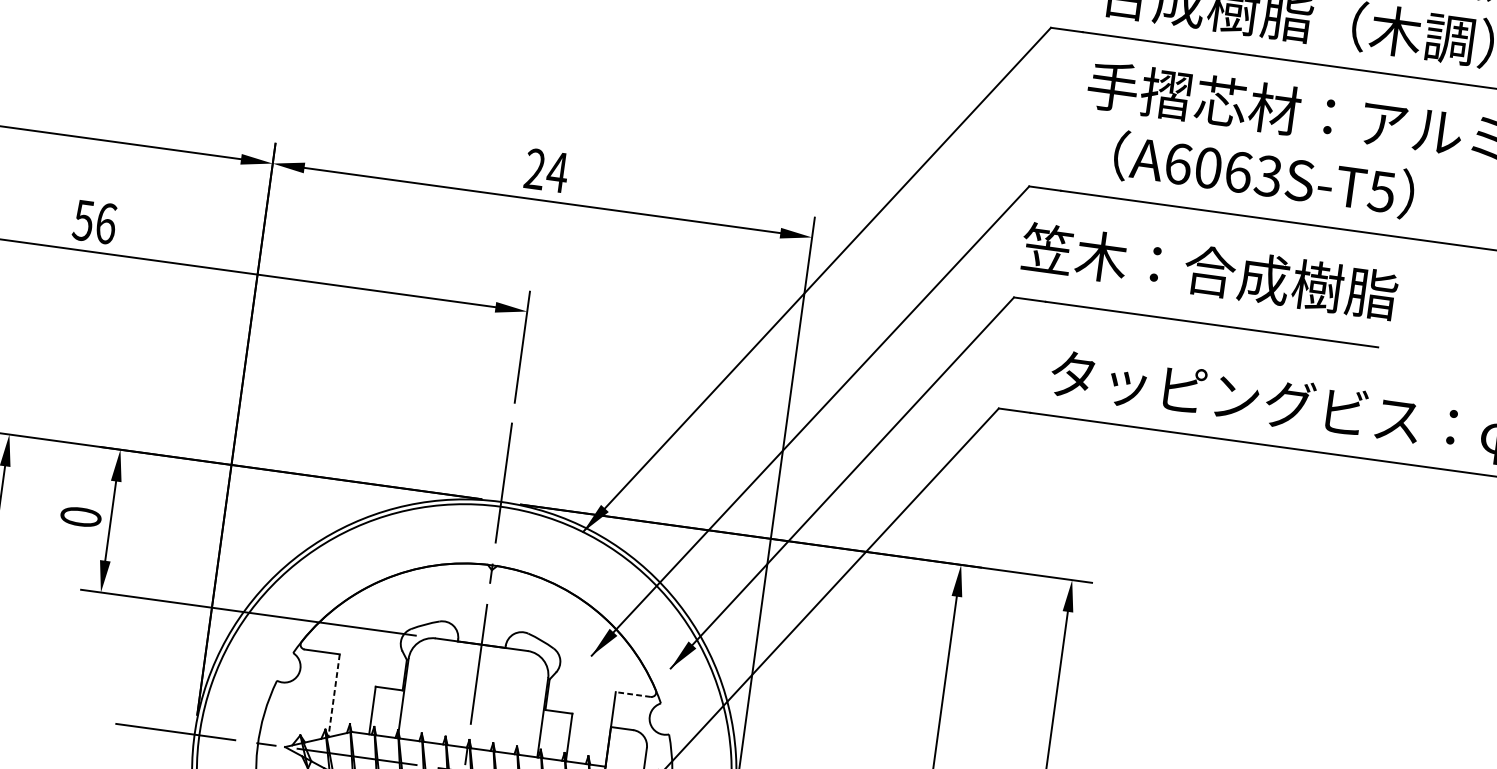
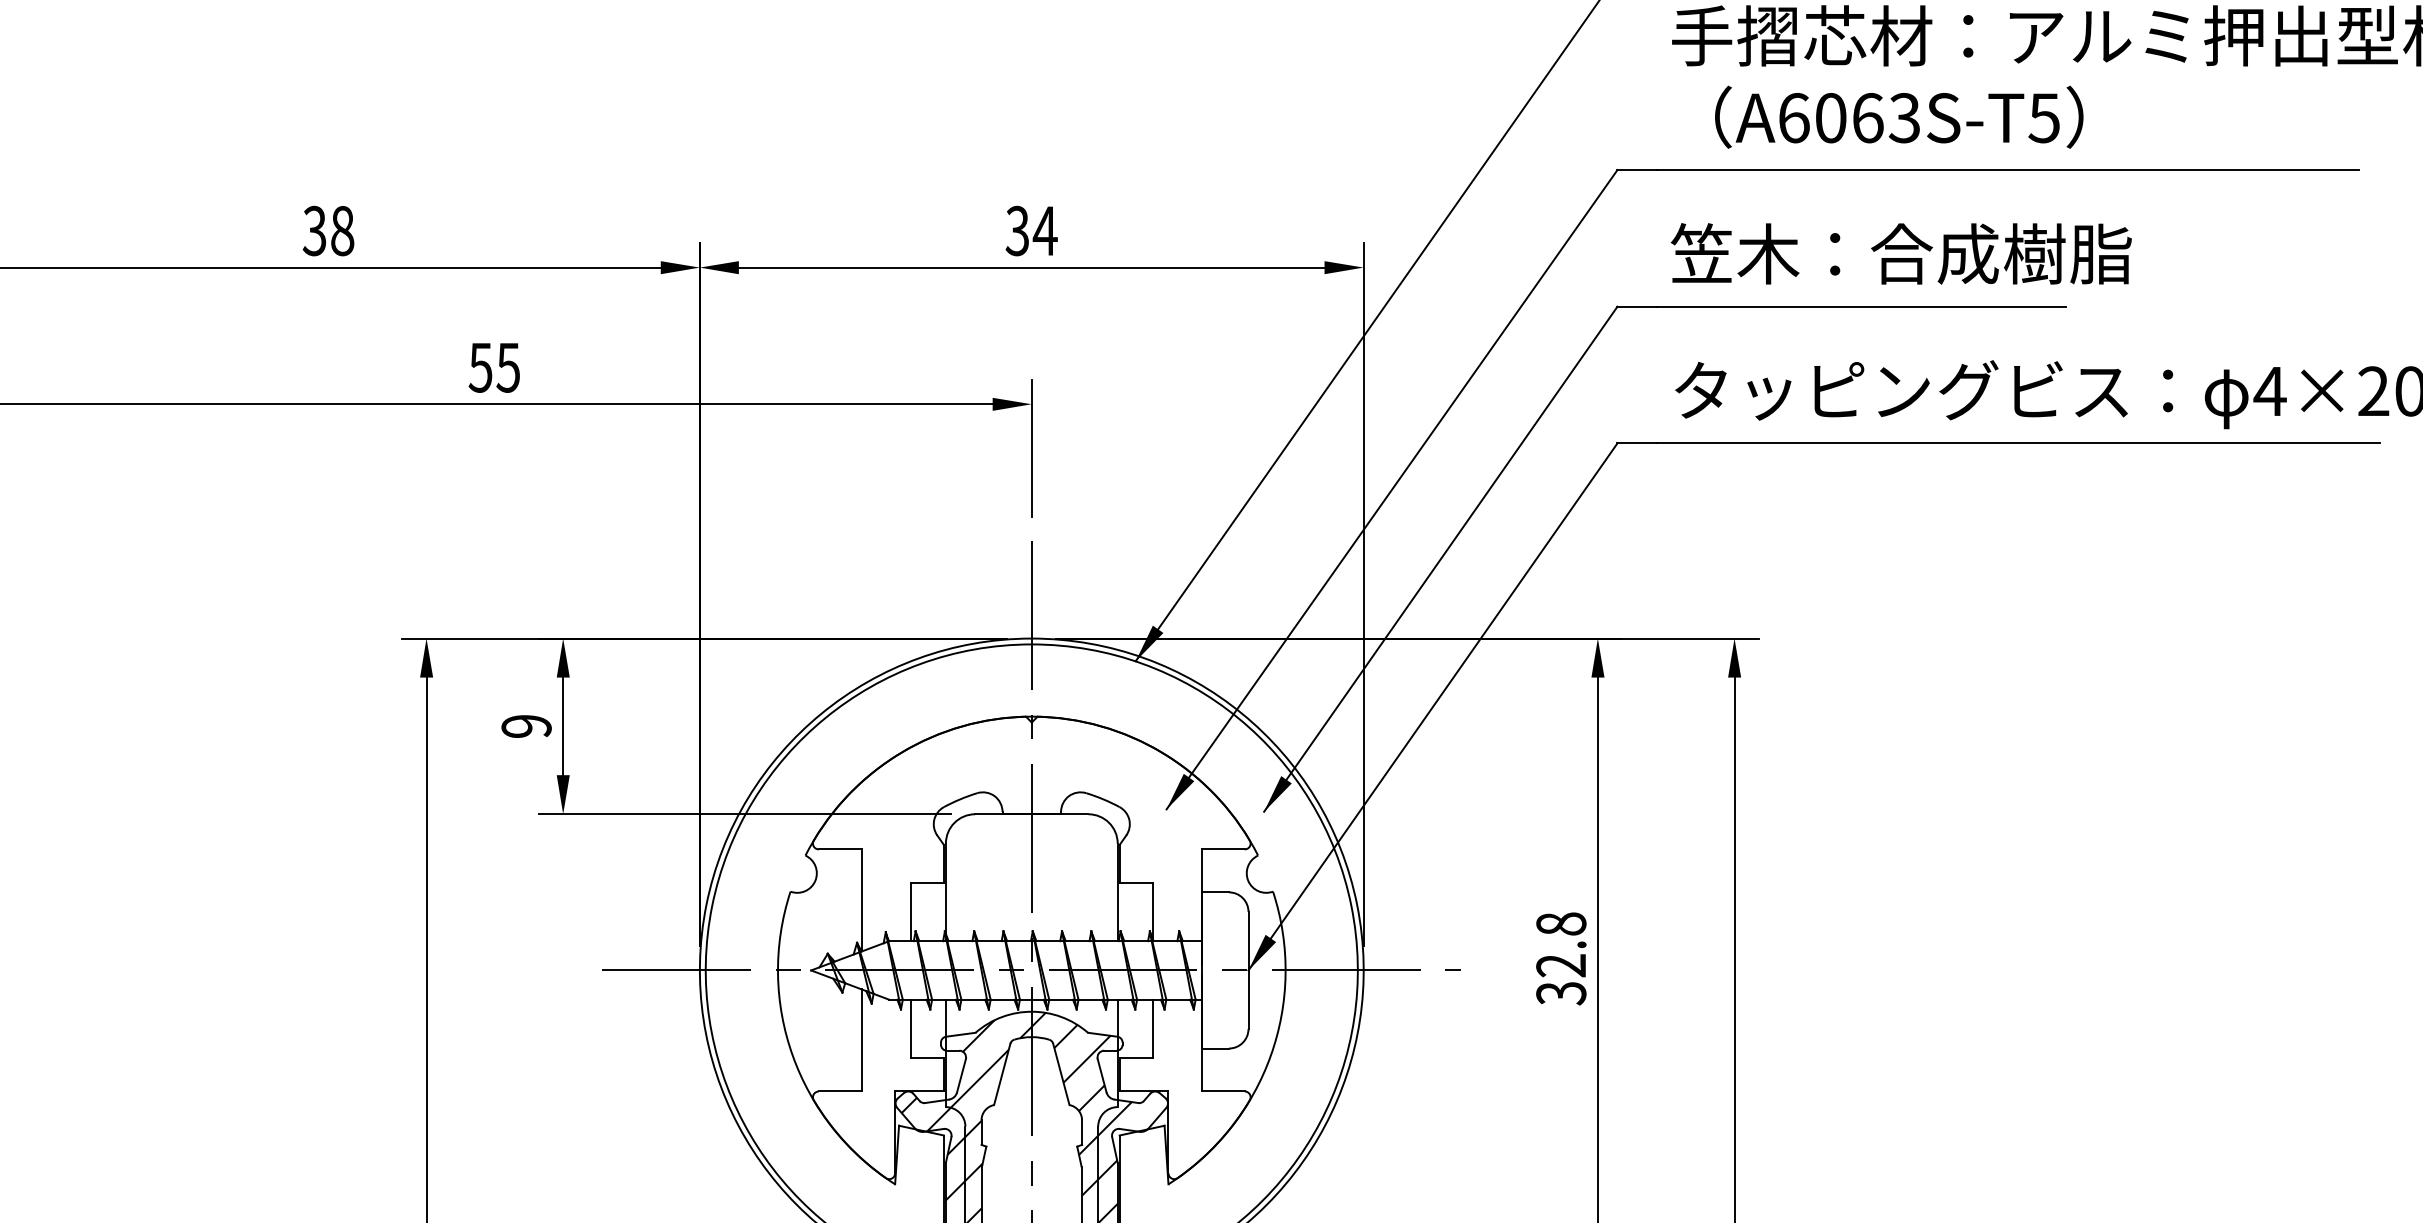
text: (534, 169) -> (1017, 231), 24 -> 34
text: (106, 223) -> (508, 367), 56 -> 55
text: (1208, 271) -> (1900, 253), moved
text: (80, 517) -> (526, 726), 0 -> 9
line: (633, 694) -> (1223, 849), dashed -> solid
line: (333, 695) -> (861, 900), dashed -> solid

